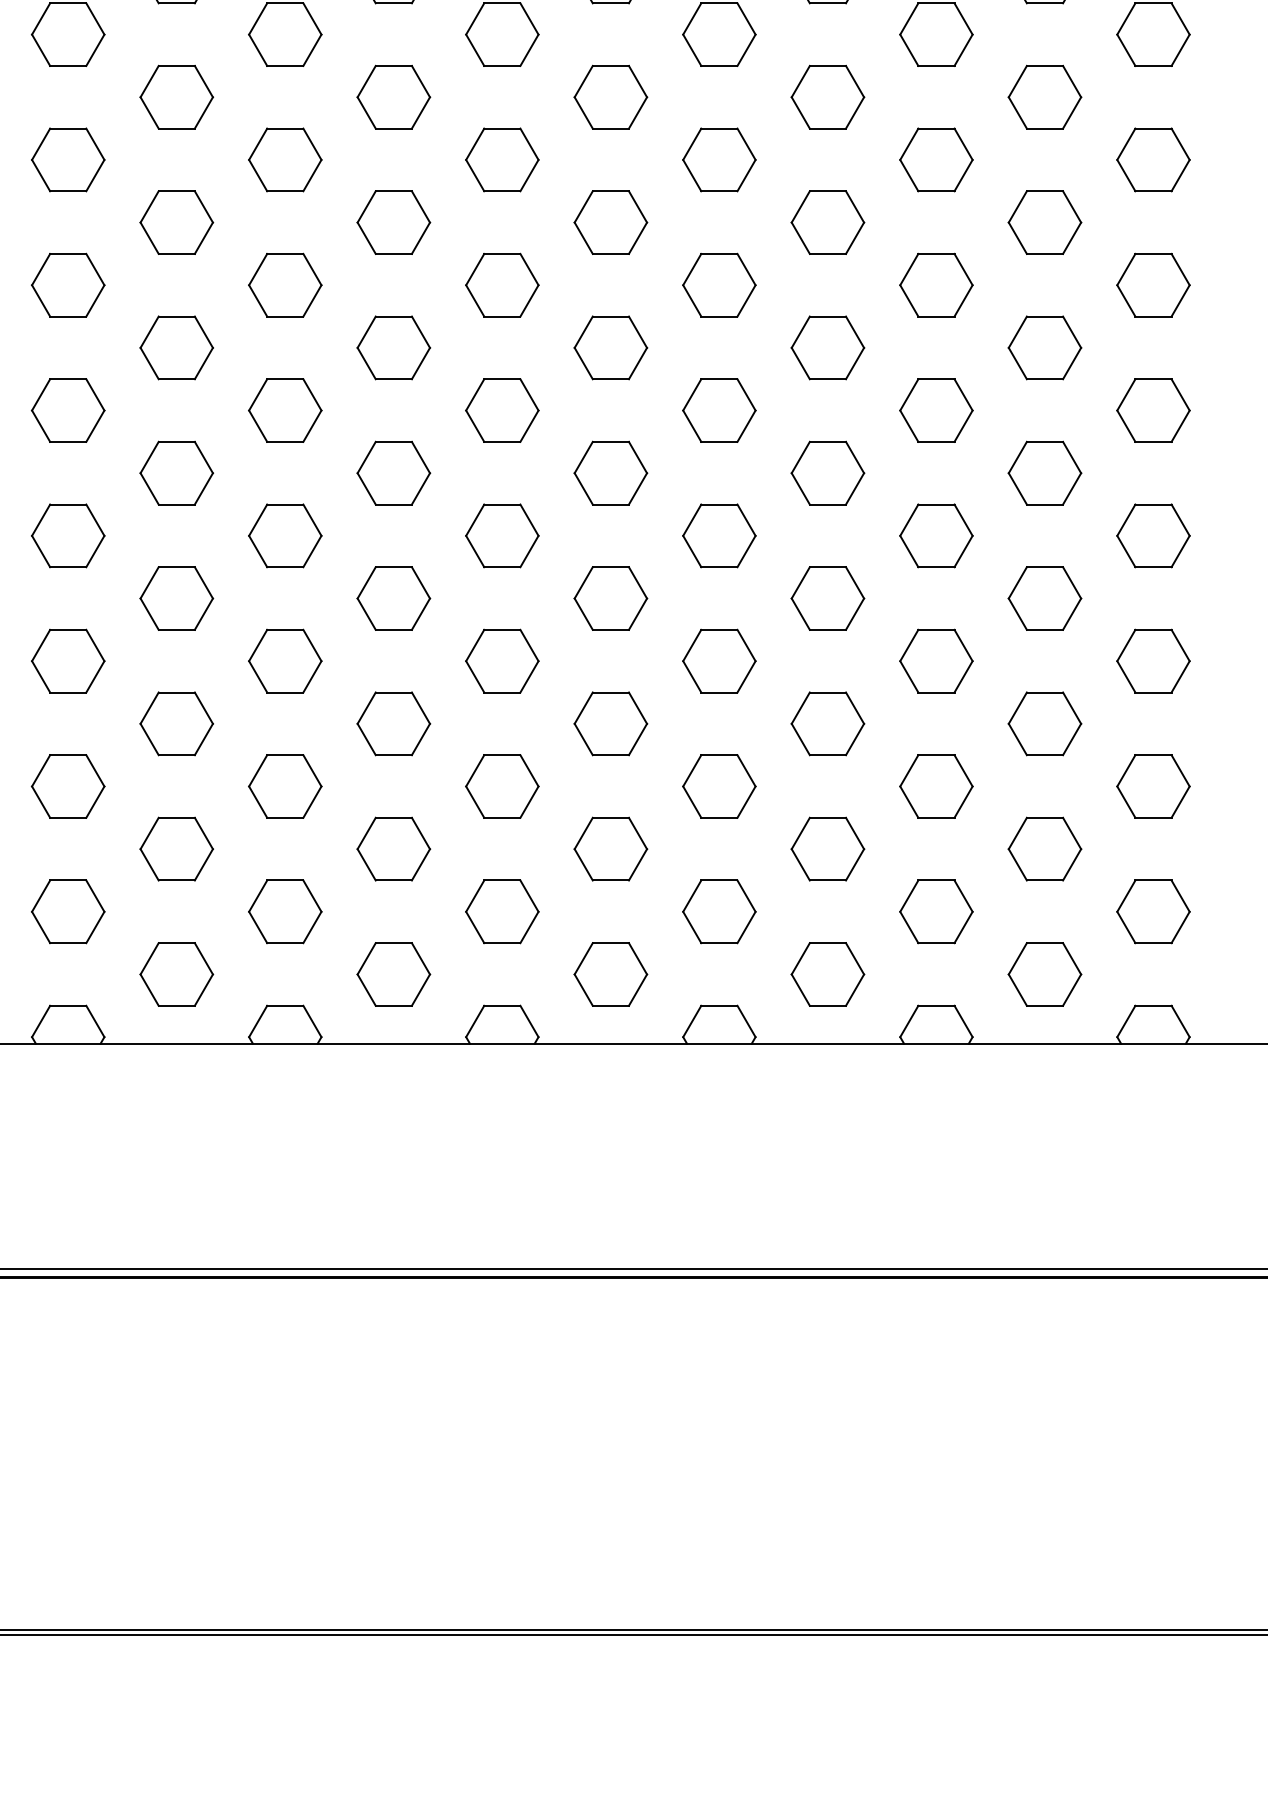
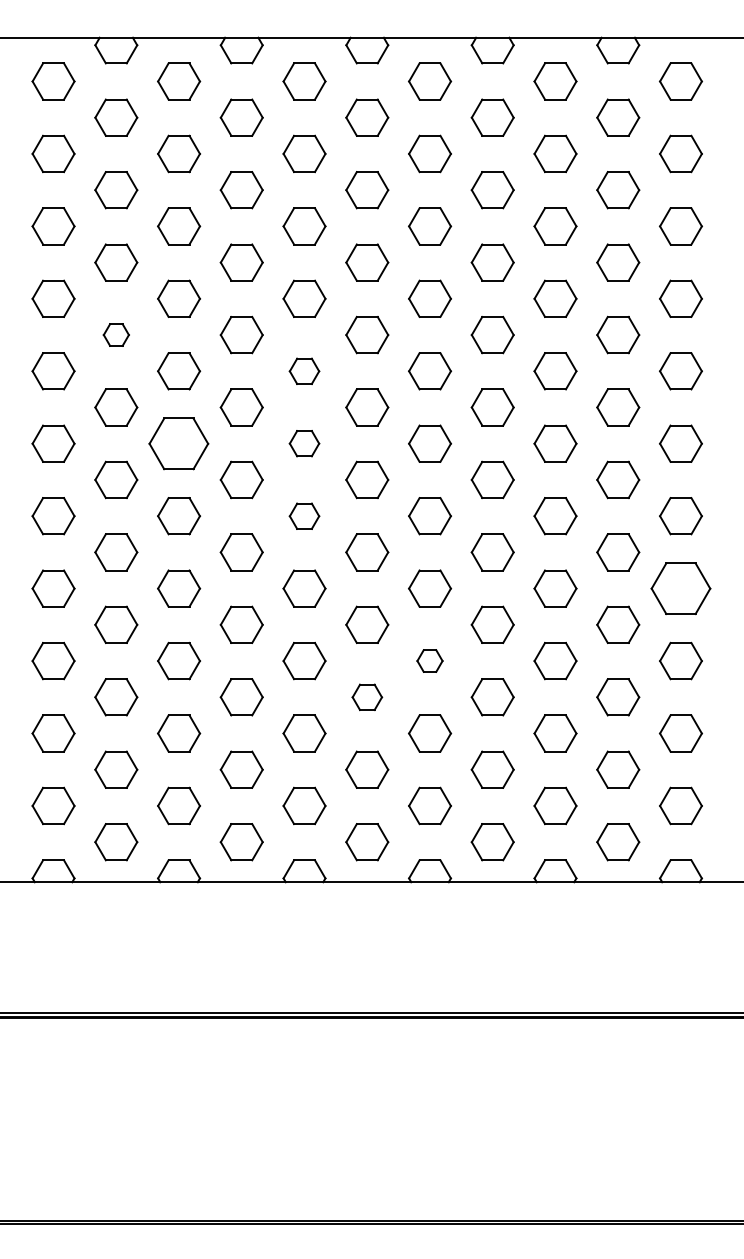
part: (177, 96) -> (116, 334), size x0.6
part: (502, 160) -> (304, 371), size x0.7
part: (286, 284) -> (179, 443), size x1.4
part: (502, 284) -> (304, 443), size x0.7
part: (502, 411) -> (304, 516), size x0.7
part: (1152, 535) -> (680, 588), size x1.4
part: (718, 660) -> (429, 660), size x0.6
part: (611, 724) -> (367, 697), size x0.7

